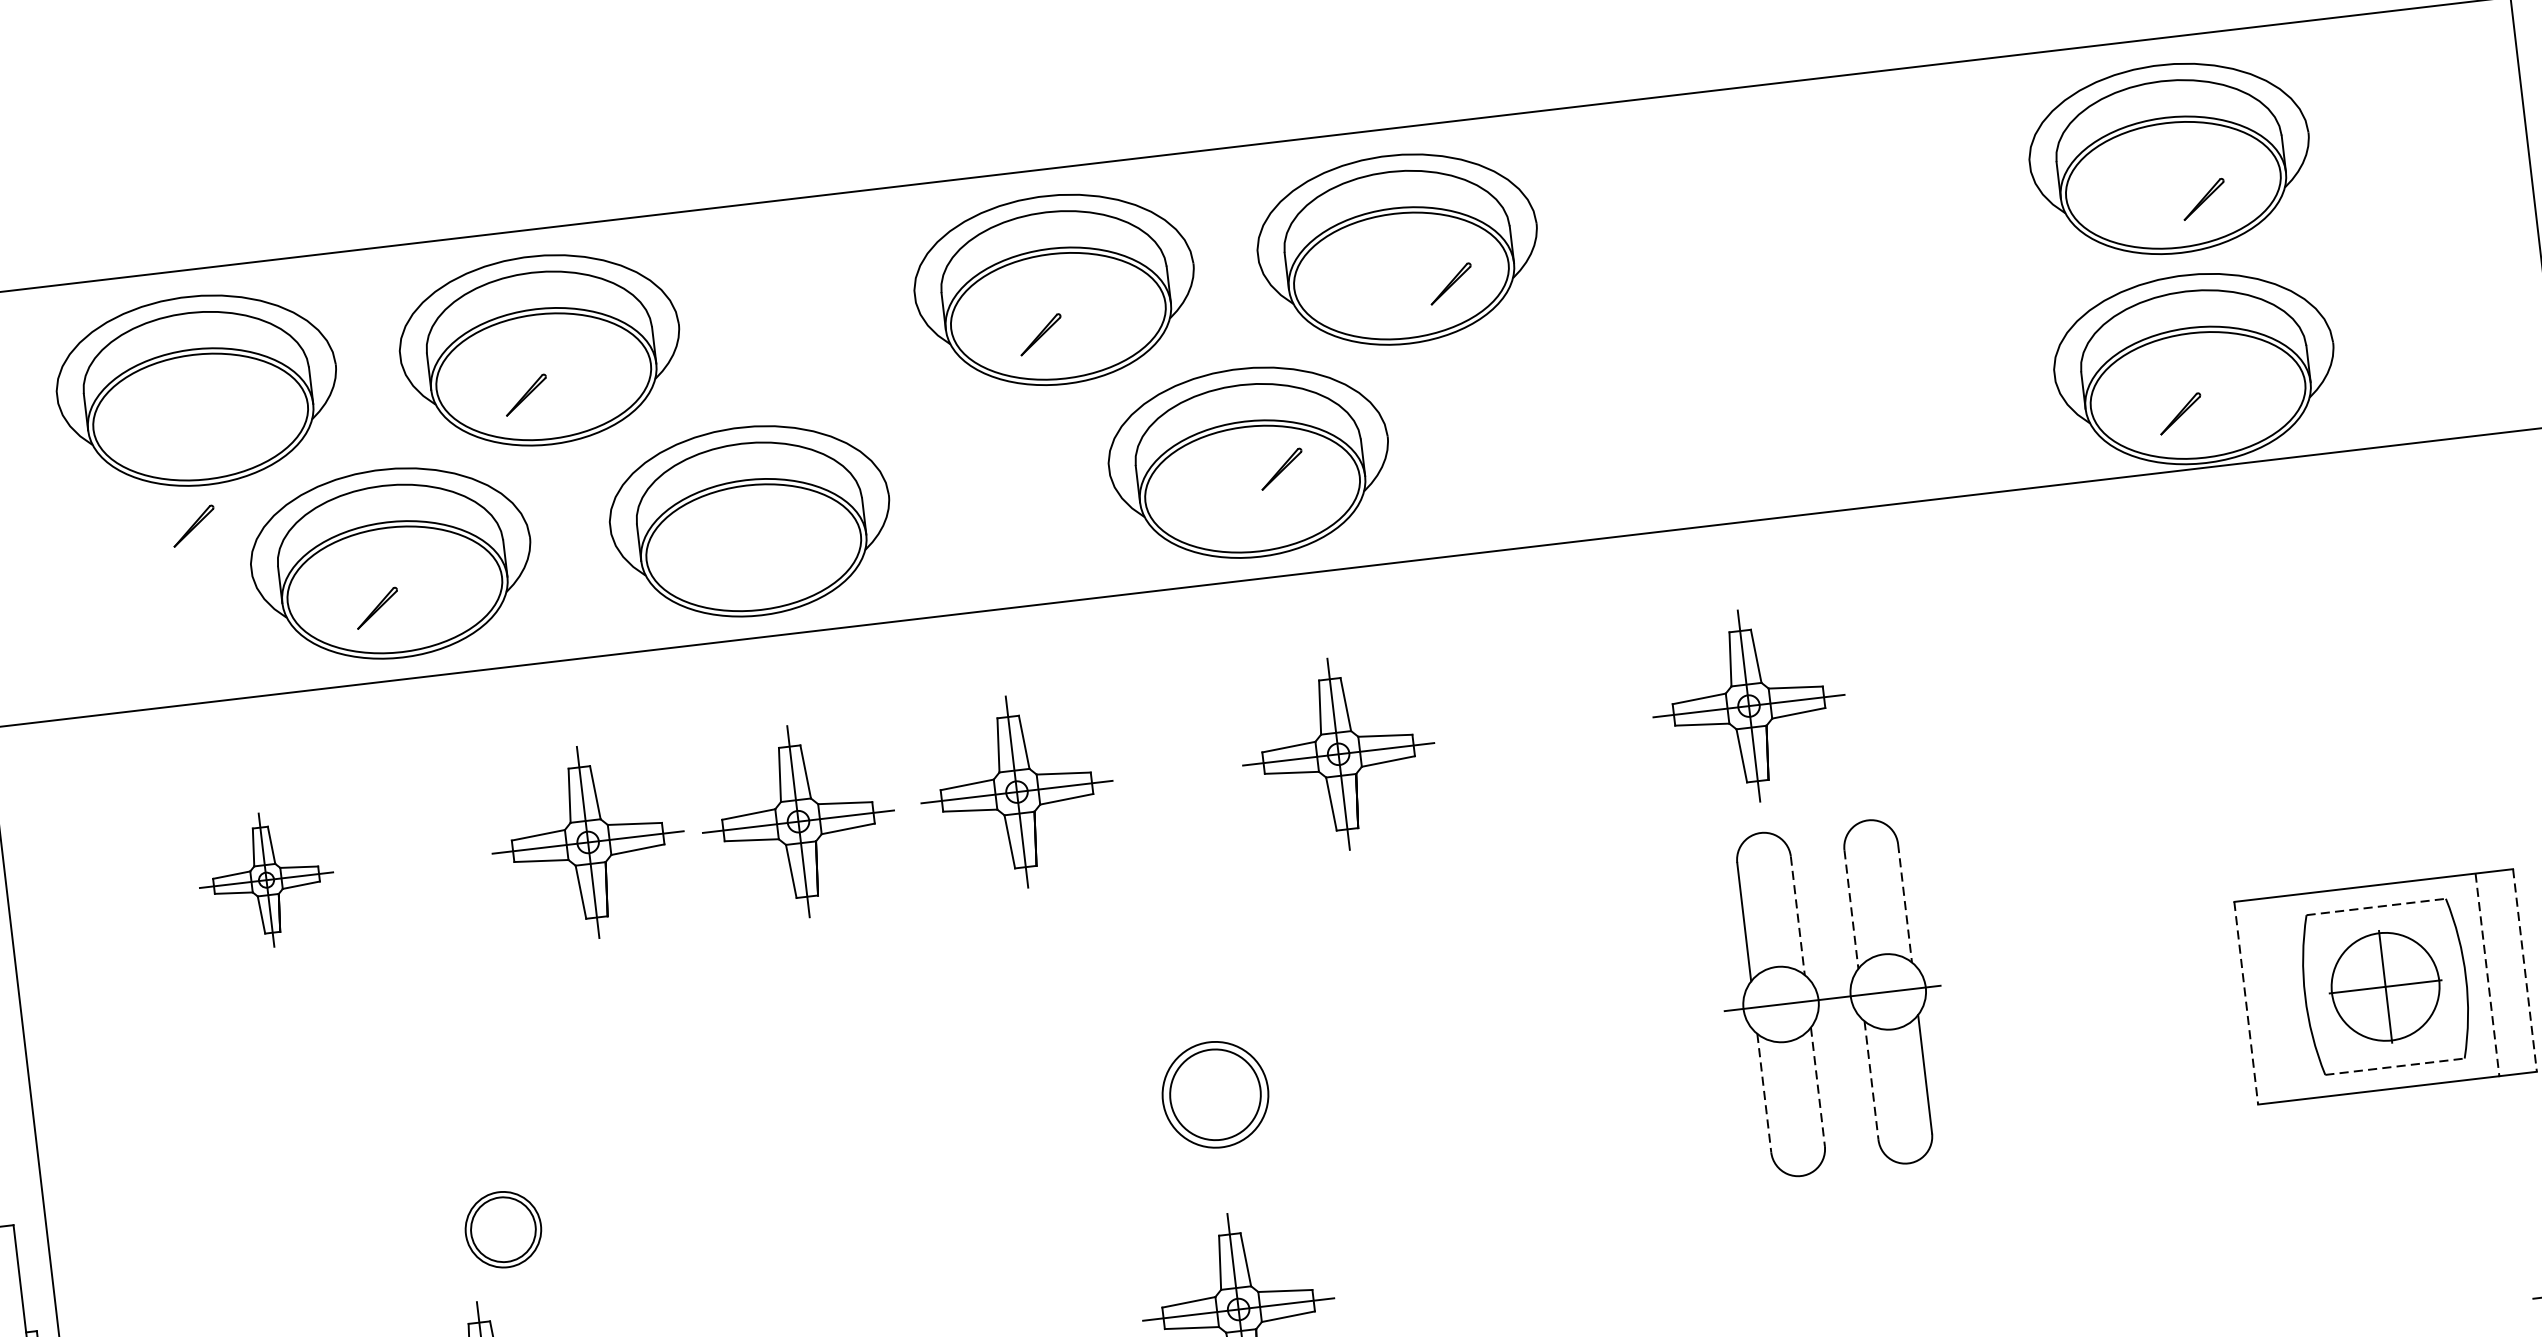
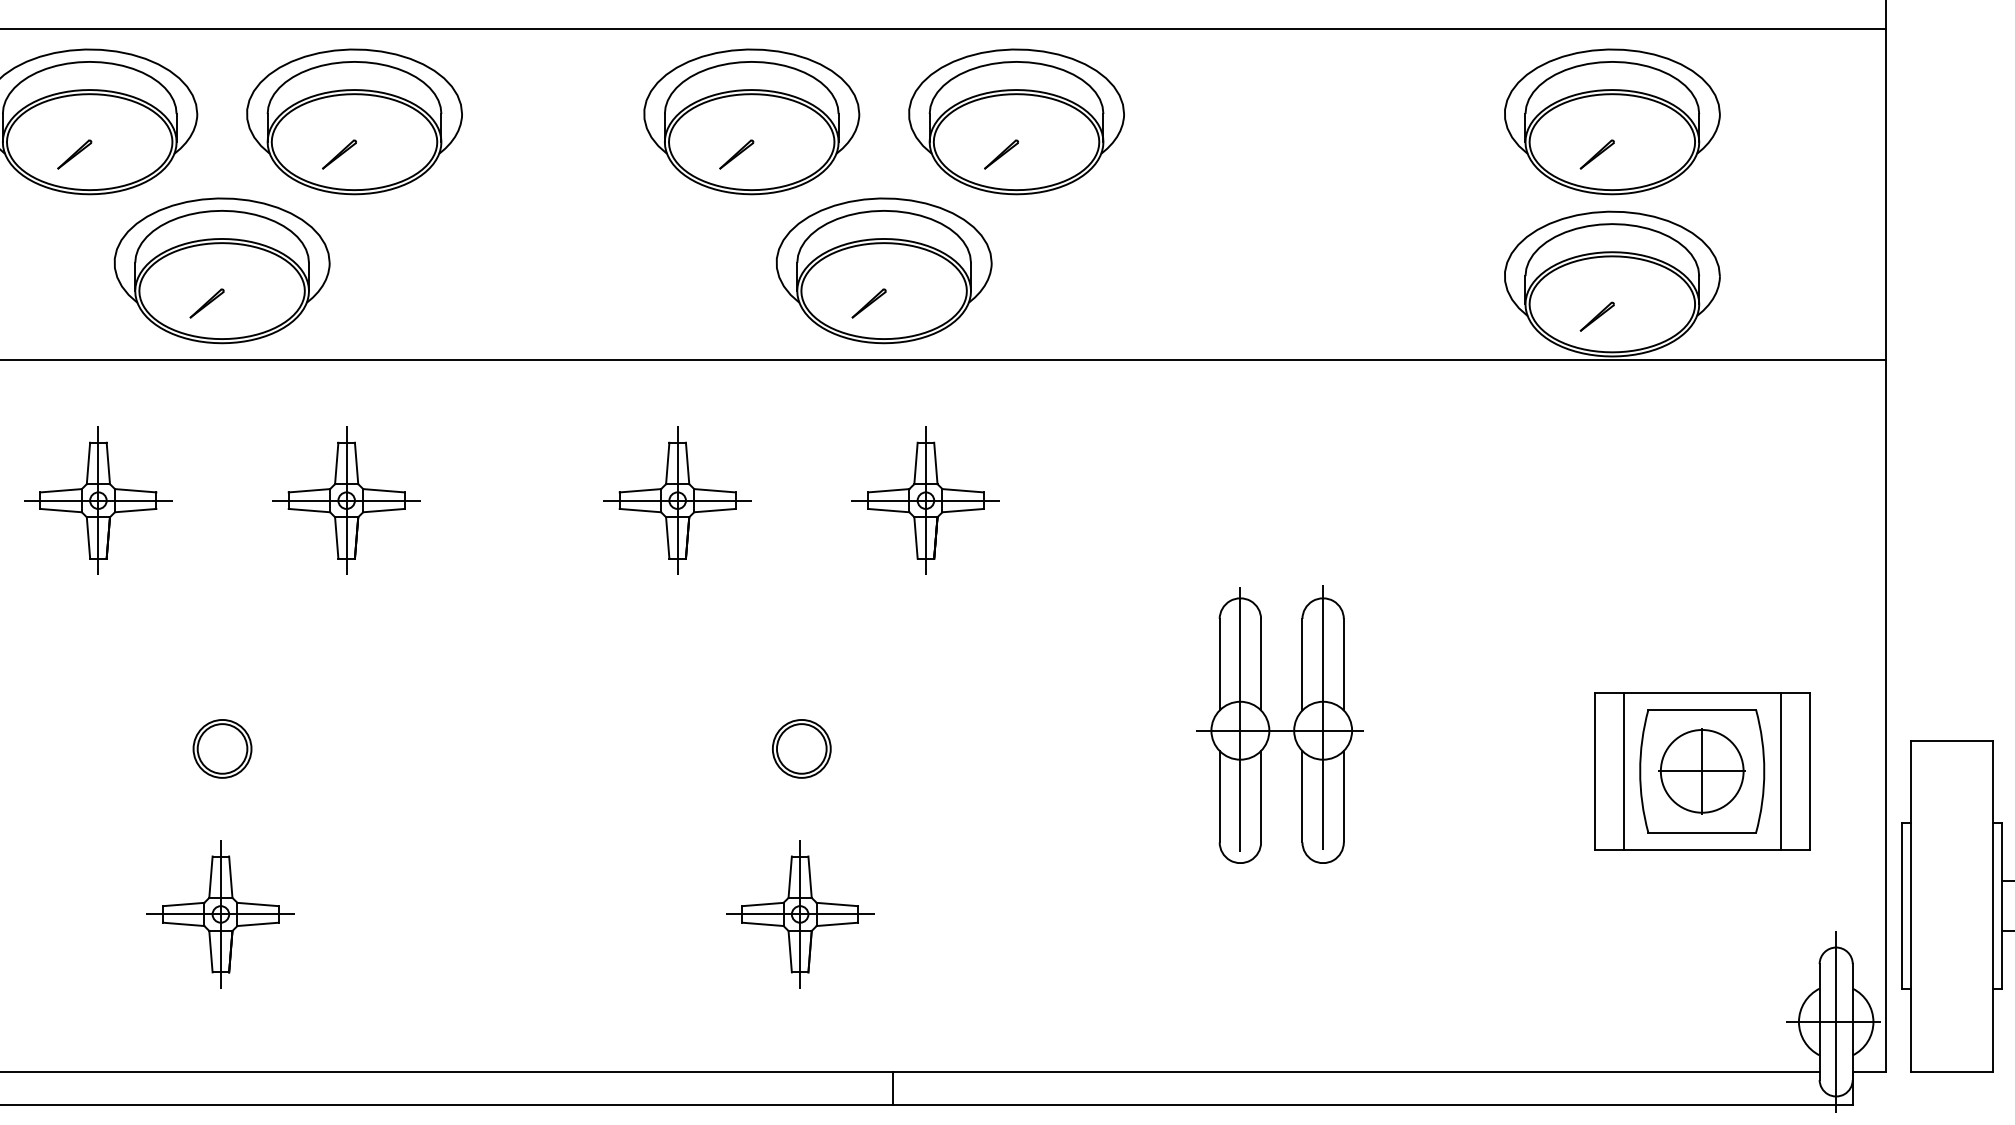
part: (2202, 199) -> (1596, 154), moved
part: (1450, 283) -> (1001, 154), moved
part: (1280, 469) -> (868, 303), moved
part: (749, 521) -> (498, 270), removed
part: (193, 526) -> (74, 154), moved
part: (1748, 705) -> (1242, 500), removed
part: (798, 821) -> (508, 503), removed
part: (266, 880) -> (98, 500), size x1.43
line: (1904, 903) -> (1343, 664), dashed -> solid
line: (2376, 906) -> (1702, 709), dashed -> solid
line: (1851, 909) -> (1302, 664), dashed -> solid
line: (1798, 915) -> (1261, 664), dashed -> solid
line: (2524, 970) -> (1809, 771), dashed -> solid
line: (2487, 975) -> (1780, 771), dashed -> solid
line: (1888, 990) -> (1323, 729), added
line: (2283, 999) -> (1623, 771), added
line: (2246, 1003) -> (1594, 771), dashed -> solid
line: (1781, 1004) -> (1240, 730), added
line: (2395, 1067) -> (1702, 833), dashed -> solid
line: (1871, 1080) -> (1302, 796), dashed -> solid
line: (1818, 1086) -> (1261, 796), dashed -> solid
line: (1764, 1092) -> (1219, 796), dashed -> solid
part: (1215, 1094) -> (801, 748), size x0.71
part: (503, 1229) -> (222, 748), moved

